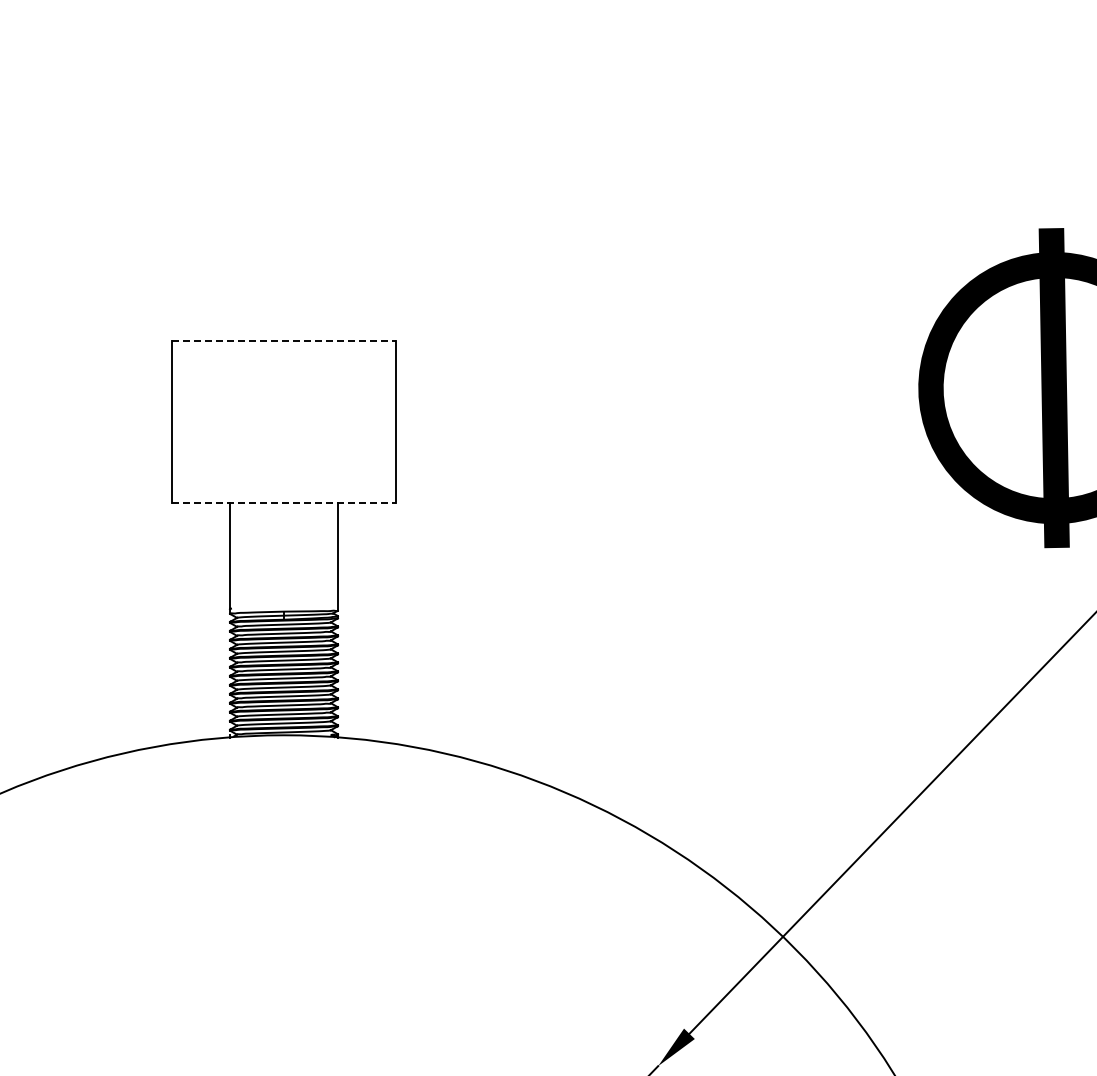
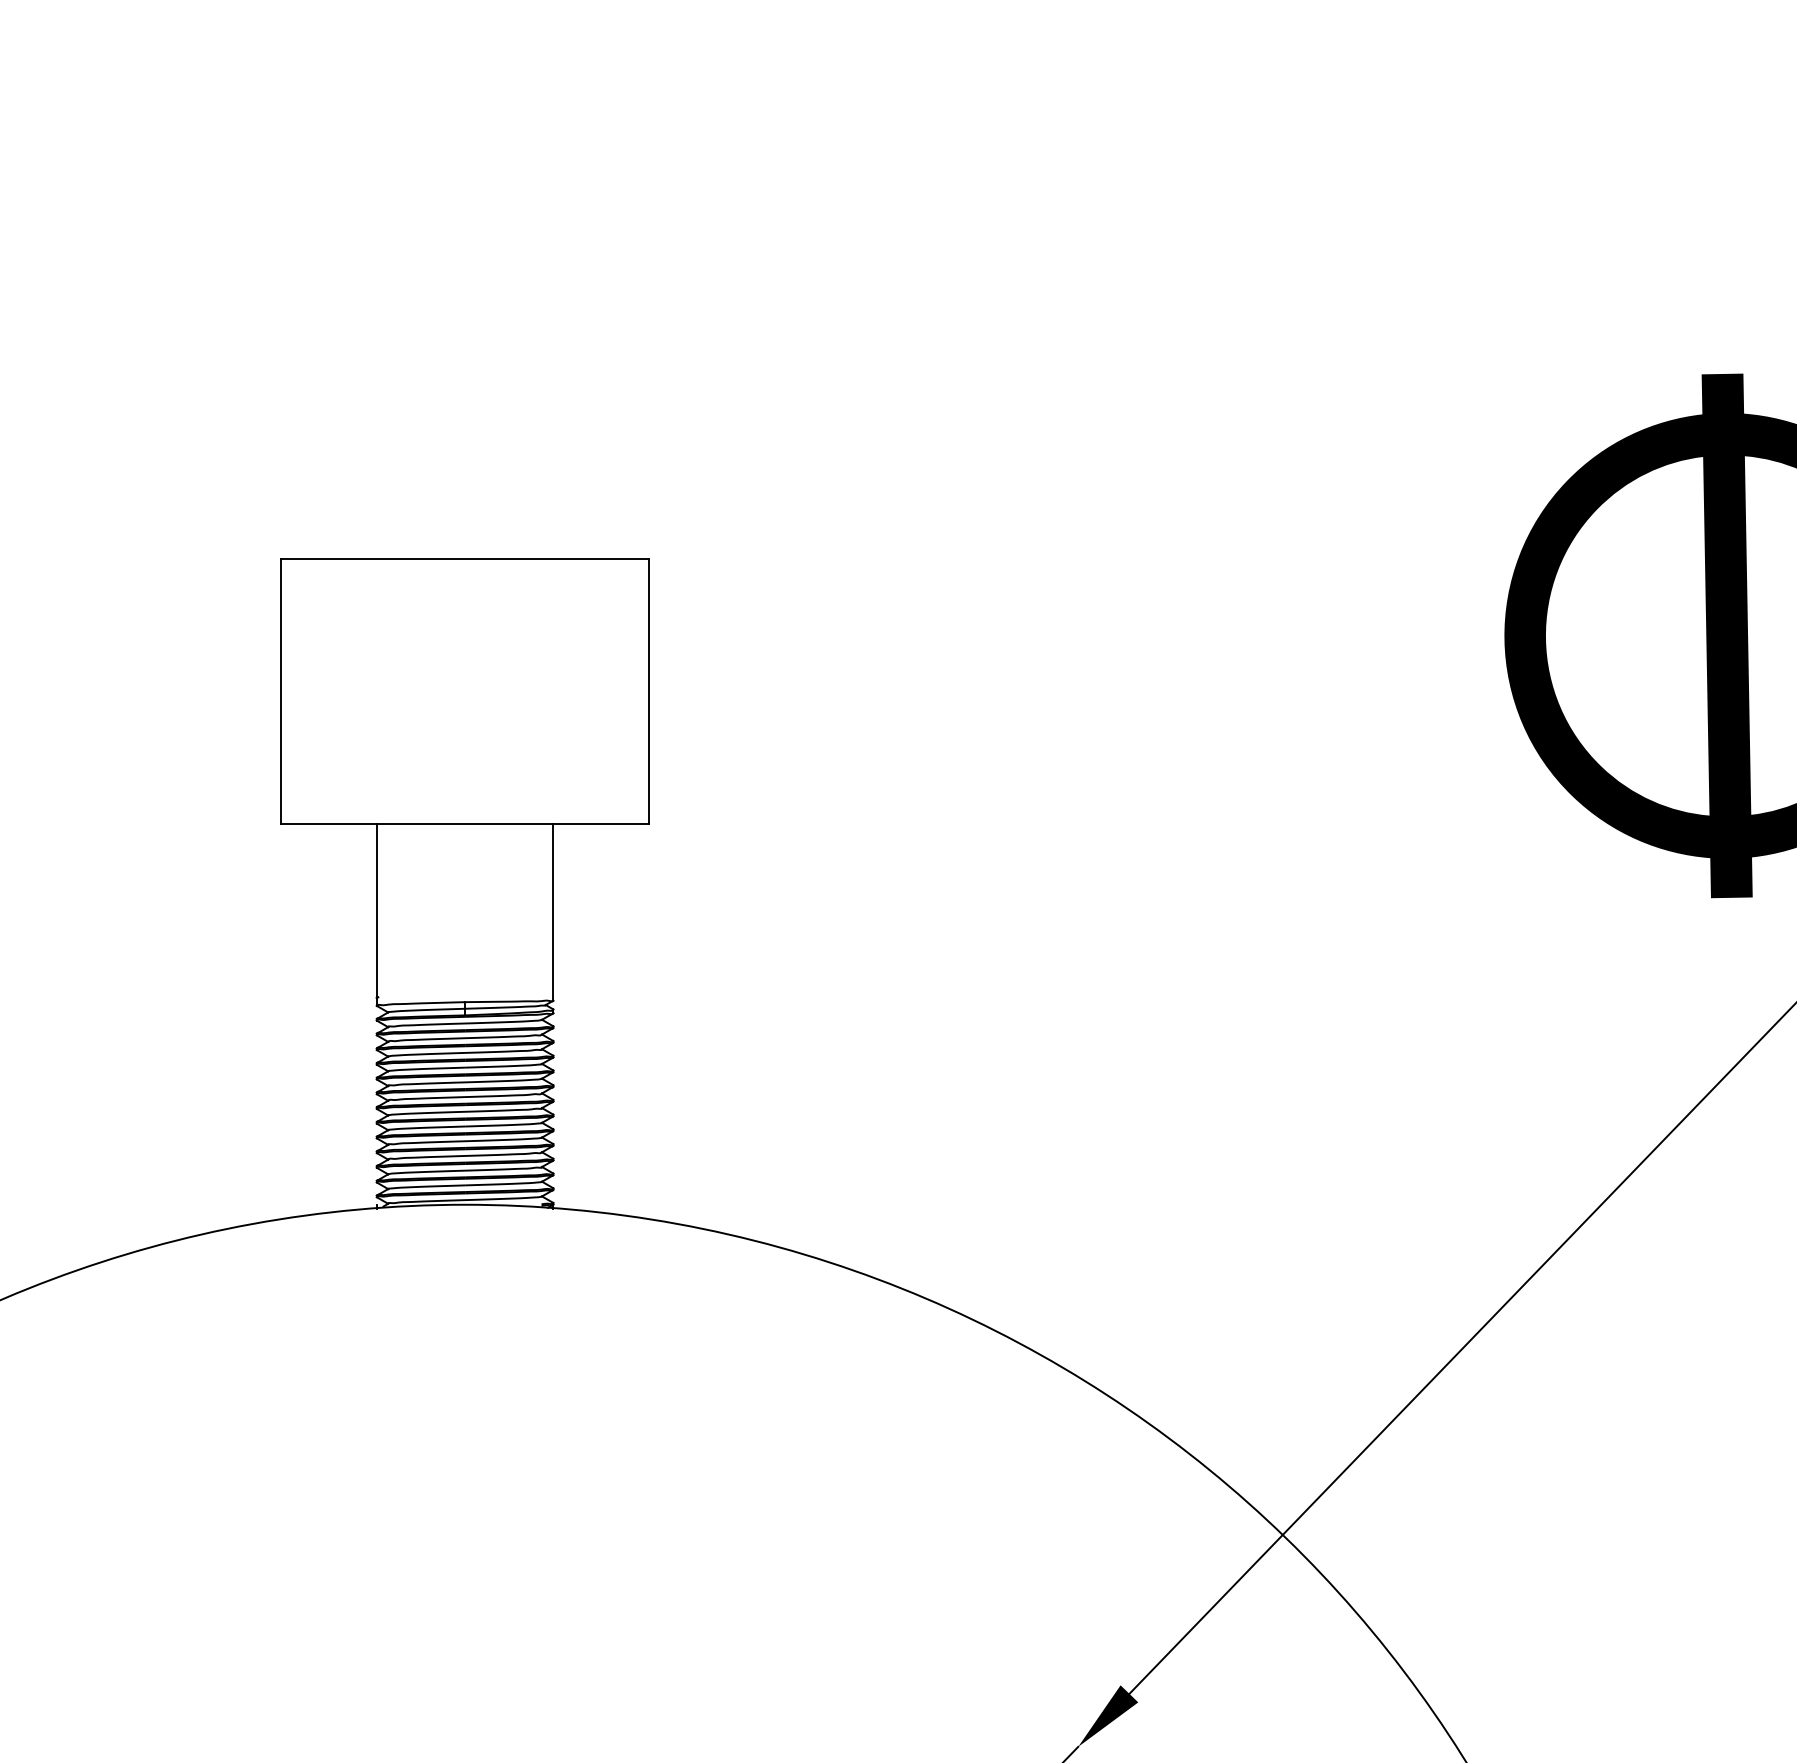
line: (284, 341) -> (465, 559), dashed -> solid
line: (284, 502) -> (465, 823), dashed -> solid

